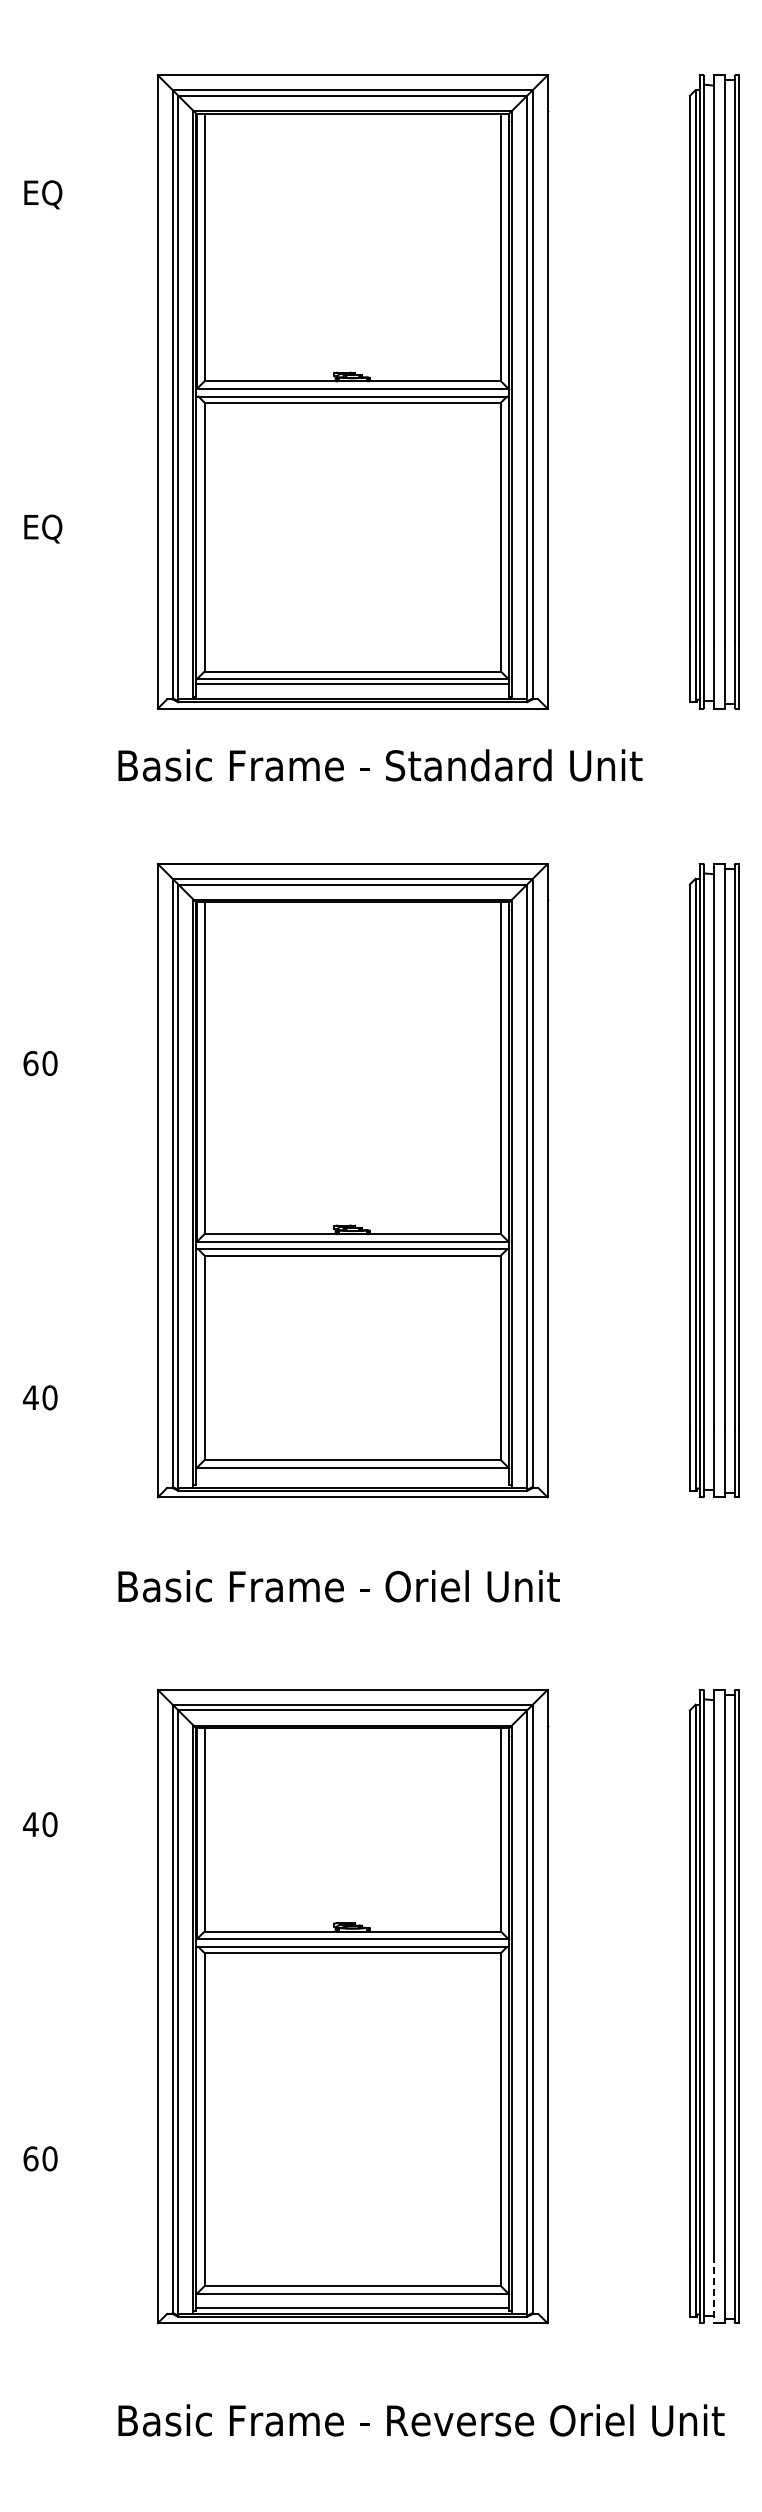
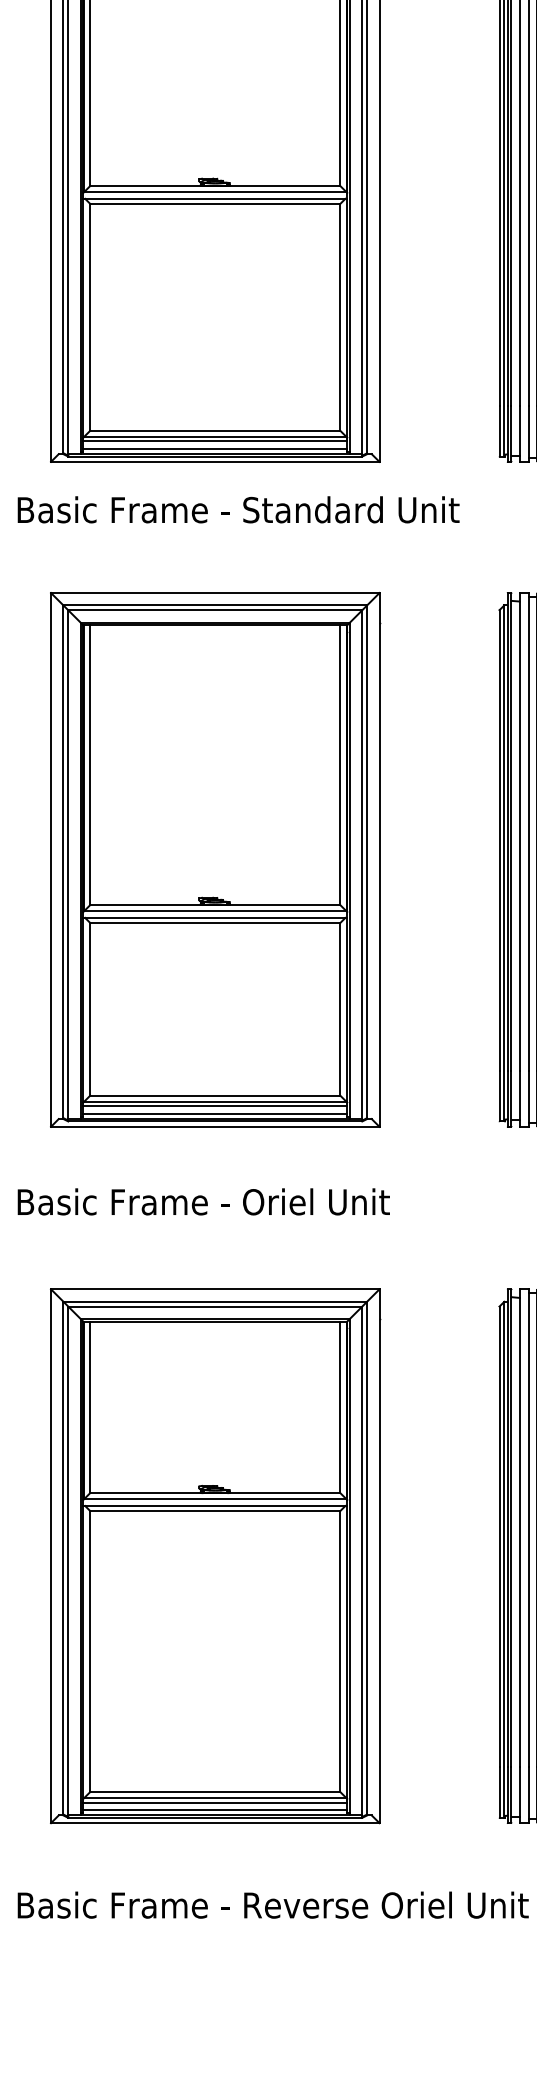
line: (352, 692) -> (215, 448), added
line: (352, 1472) -> (215, 1105), added
line: (352, 1481) -> (215, 1113), added
line: (713, 2290) -> (519, 1795), dashed -> solid
line: (352, 2298) -> (215, 1802), added

